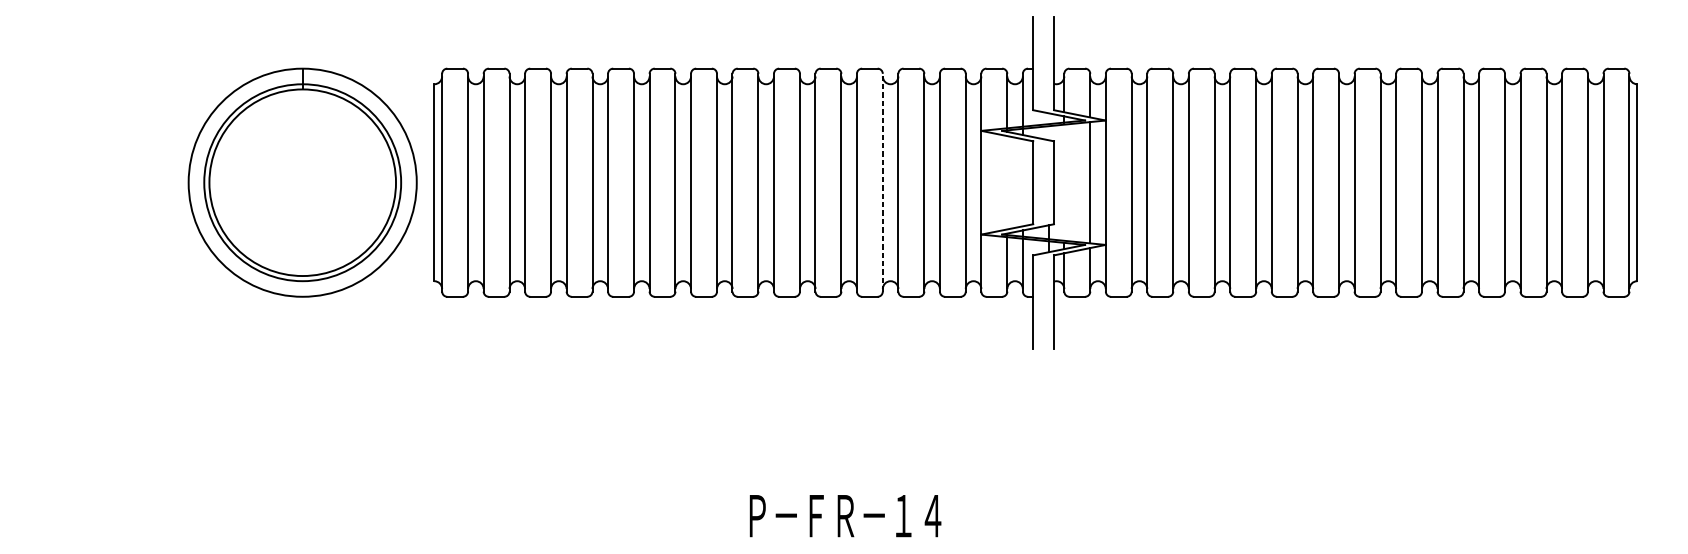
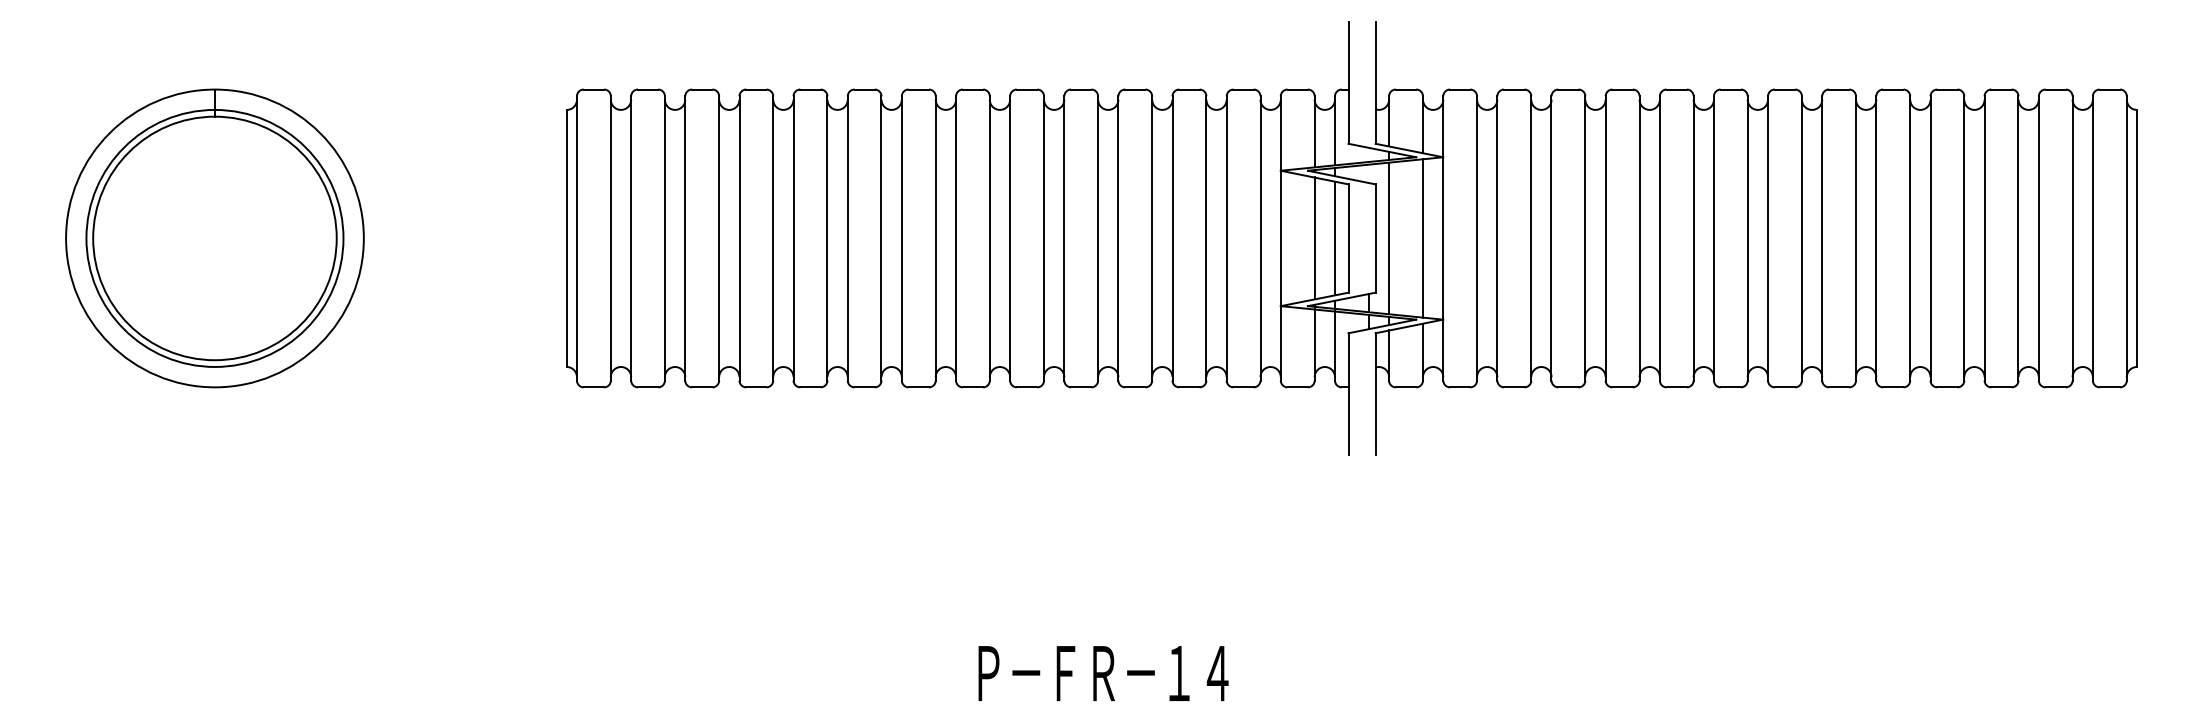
part: (302, 182) -> (214, 238), moved
line: (883, 182) -> (1152, 237), dashed -> solid
line: (1007, 182) -> (1314, 238), added
line: (1023, 182) -> (1335, 238), added
line: (1064, 182) -> (1389, 238), added

